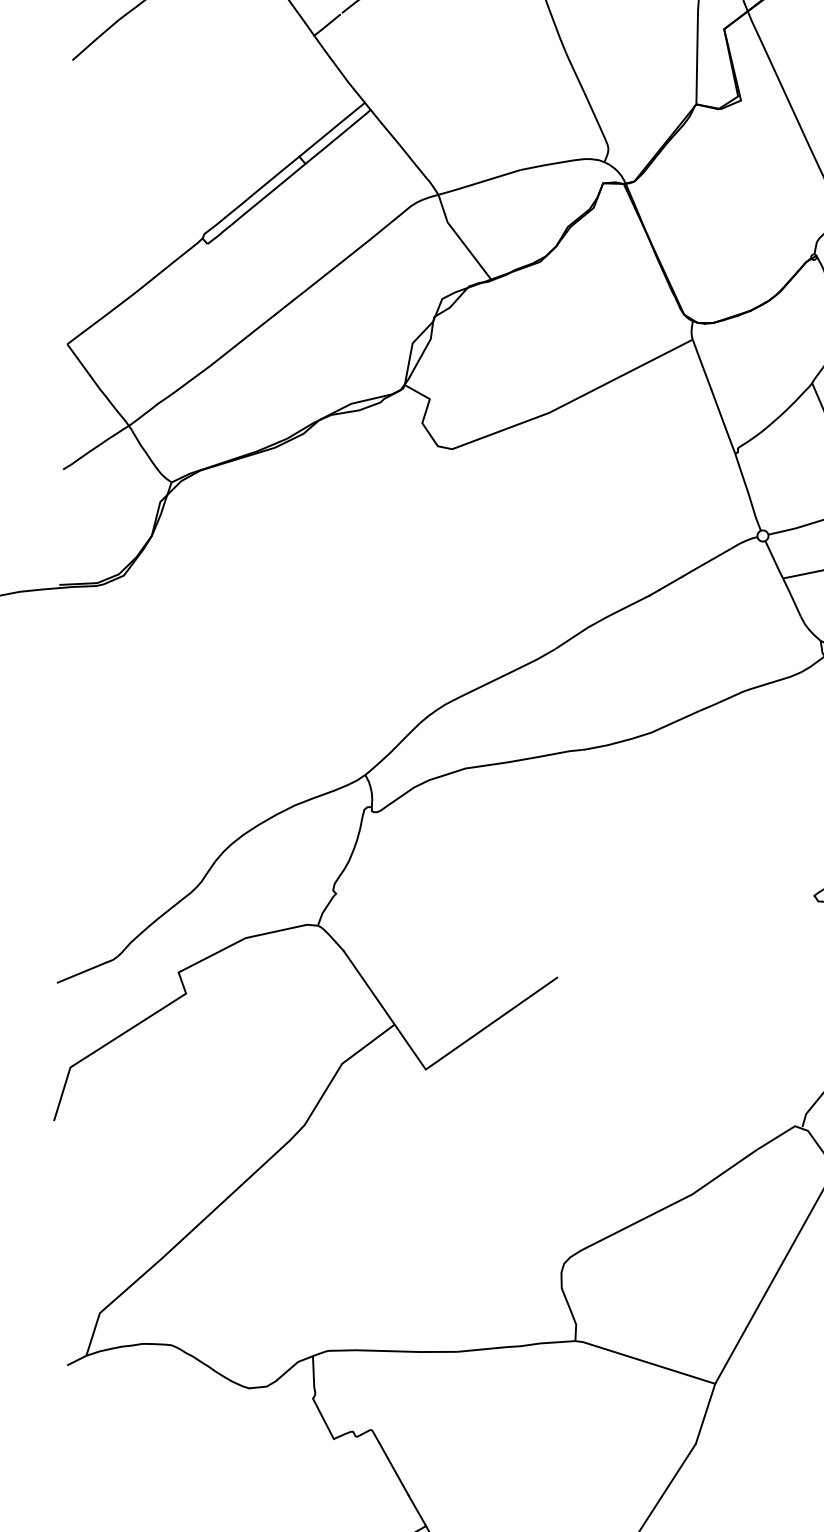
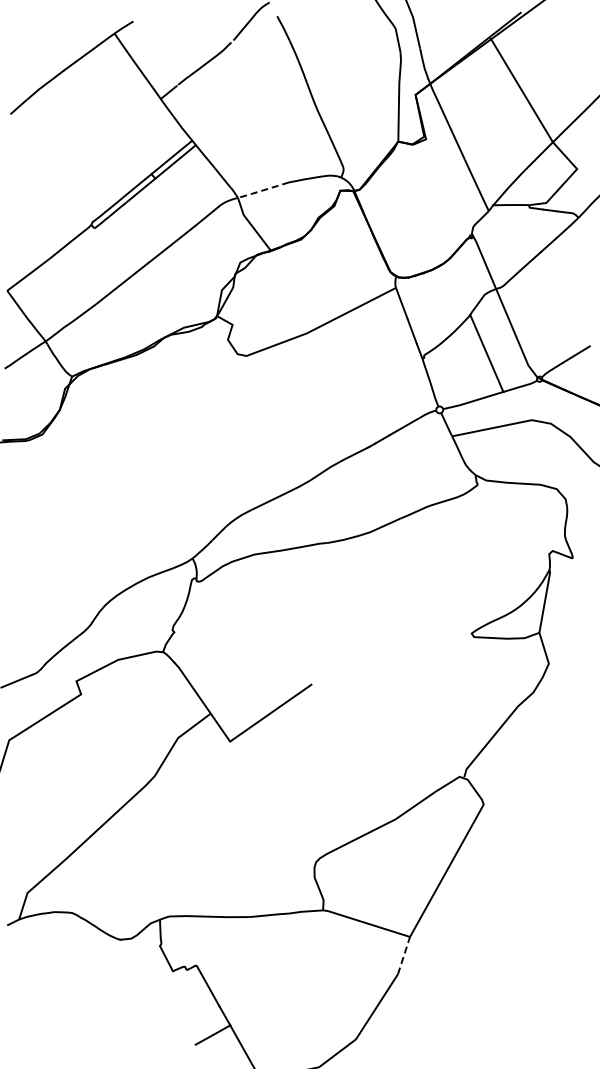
line: (479, 182) -> (263, 190), solid -> dashed
line: (706, 1413) -> (404, 955), solid -> dashed

